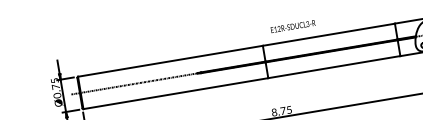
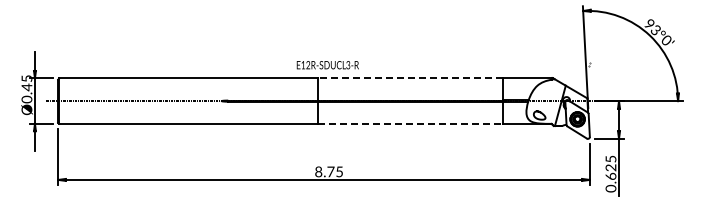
text: (293, 26) -> (327, 65), moved
line: (328, 34) -> (410, 78), solid -> dashed
line: (334, 66) -> (411, 123), solid -> dashed
text: (55, 87) -> (26, 87), Ø0.75 -> Ø0.45

